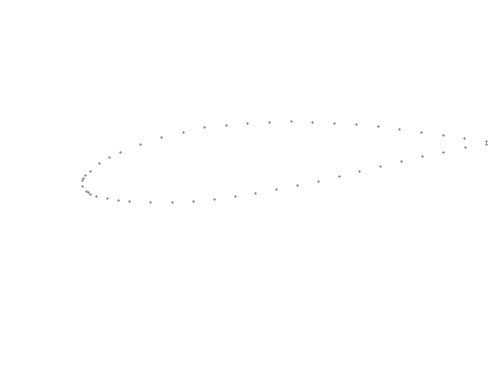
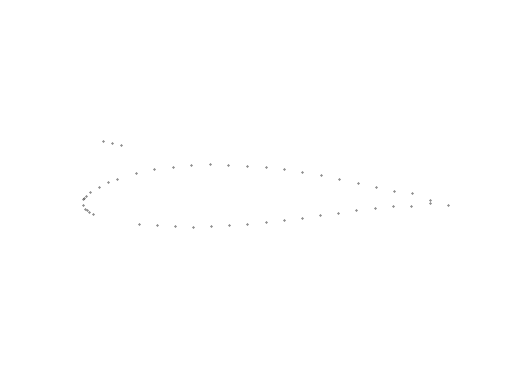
part: (465, 143) -> (412, 200), size x1.6
part: (118, 200) -> (112, 143), moved

